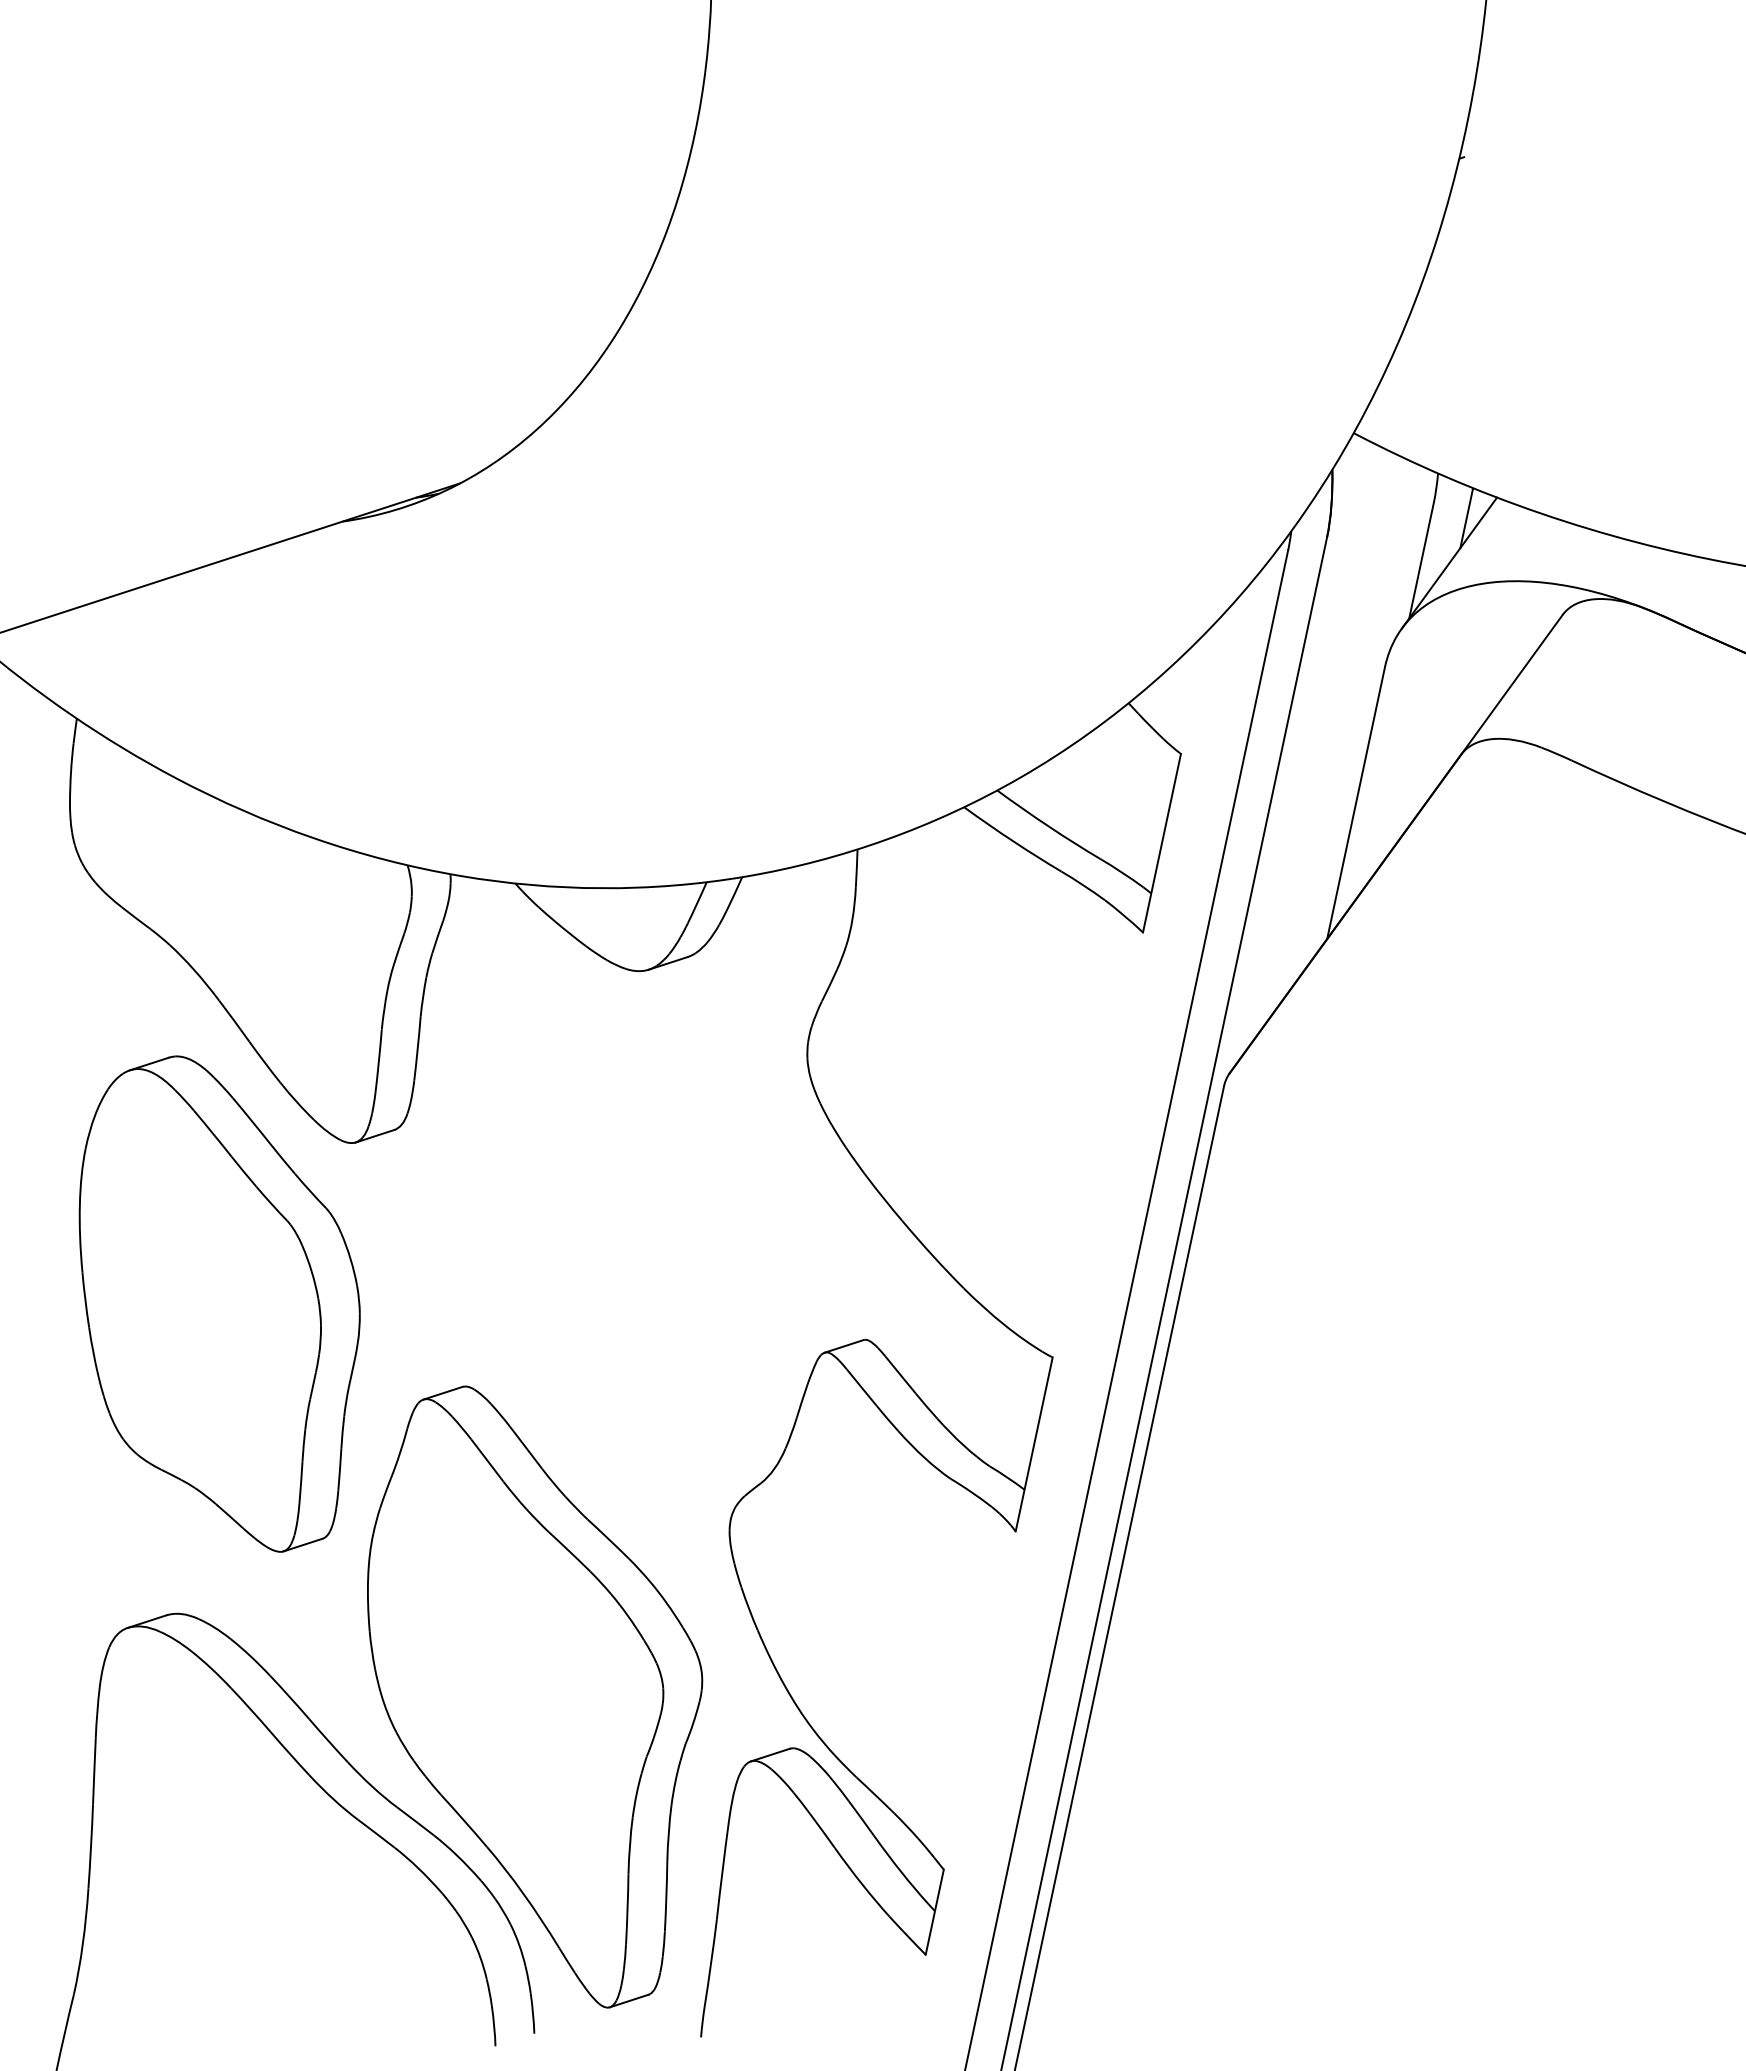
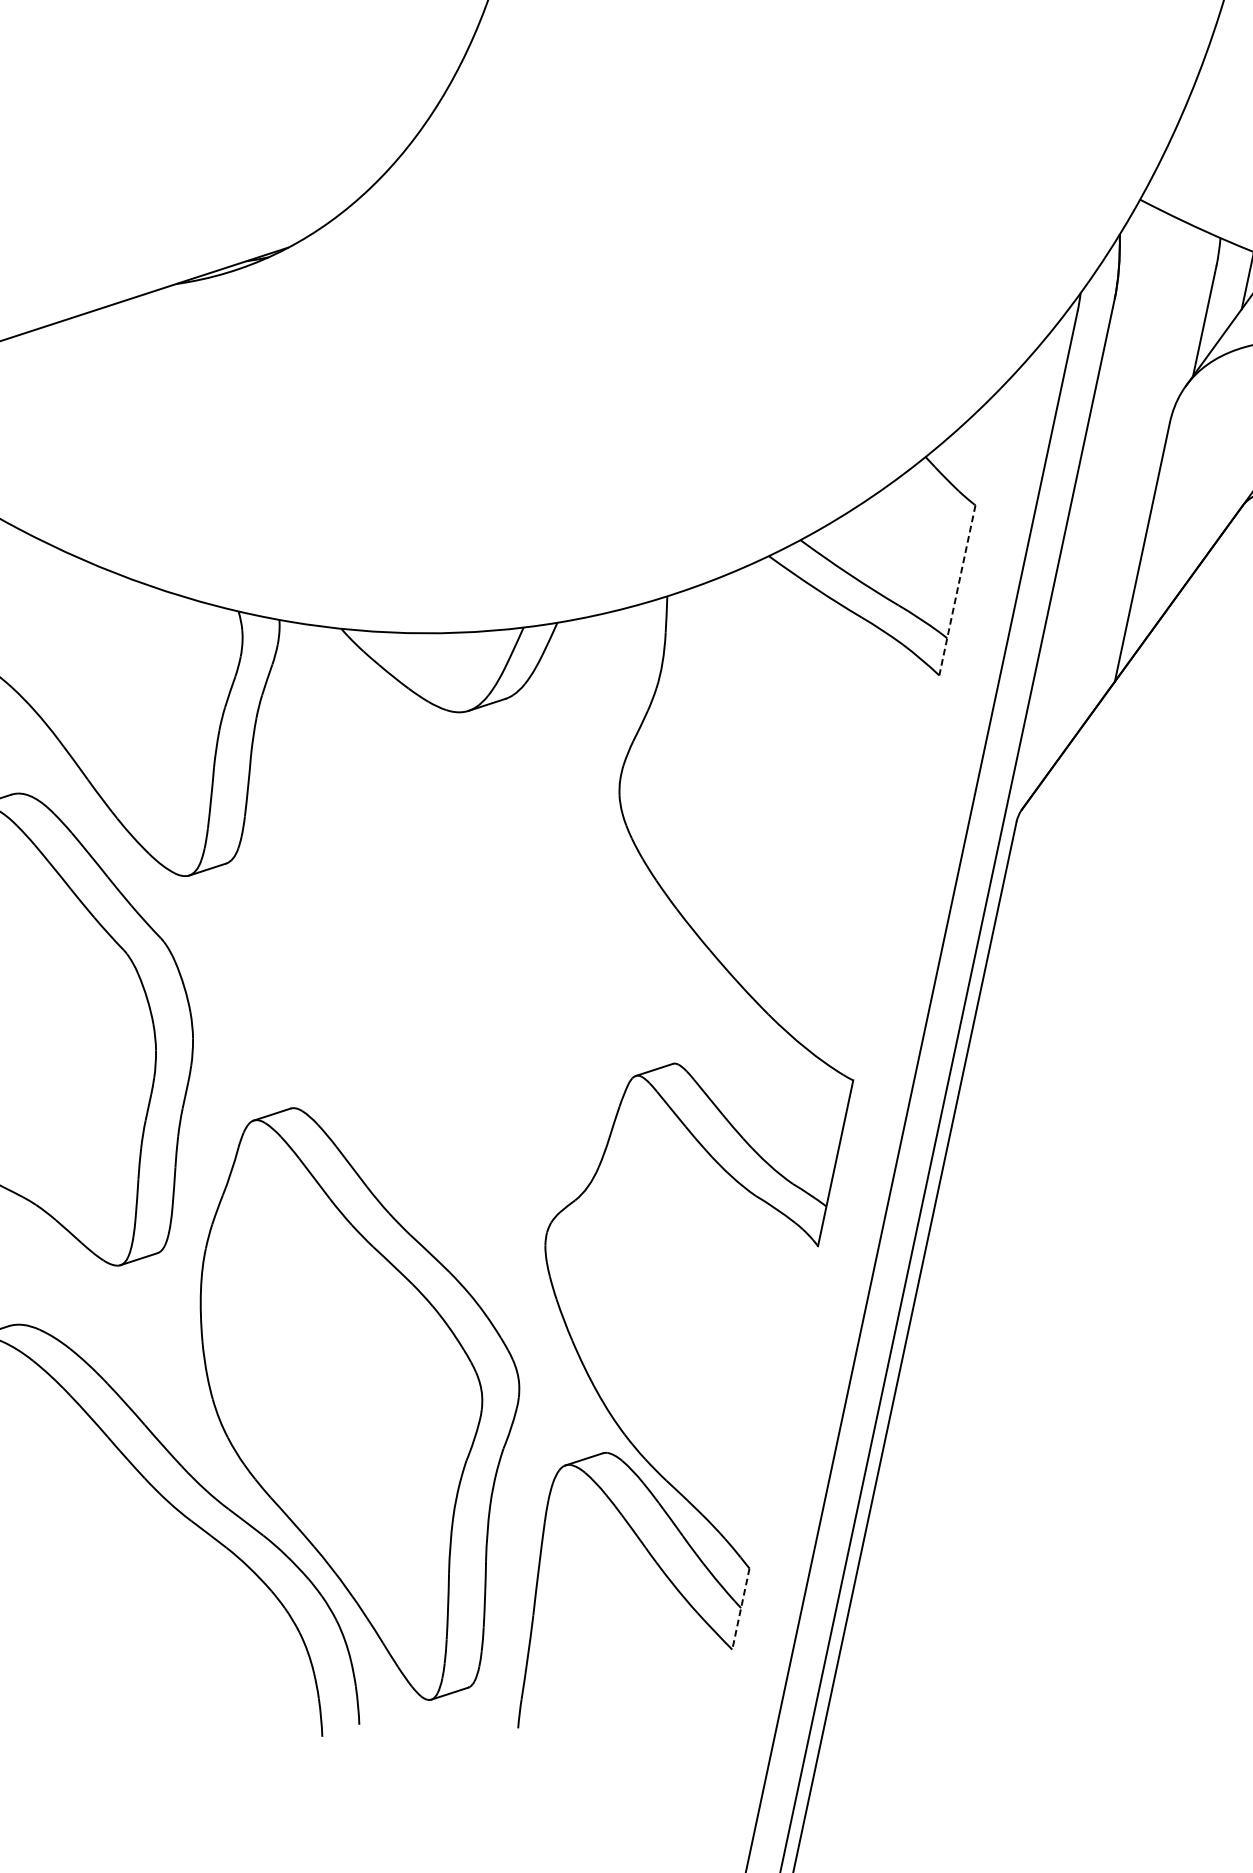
line: (1161, 843) -> (956, 590), solid -> dashed
line: (934, 1912) -> (740, 1609), solid -> dashed

